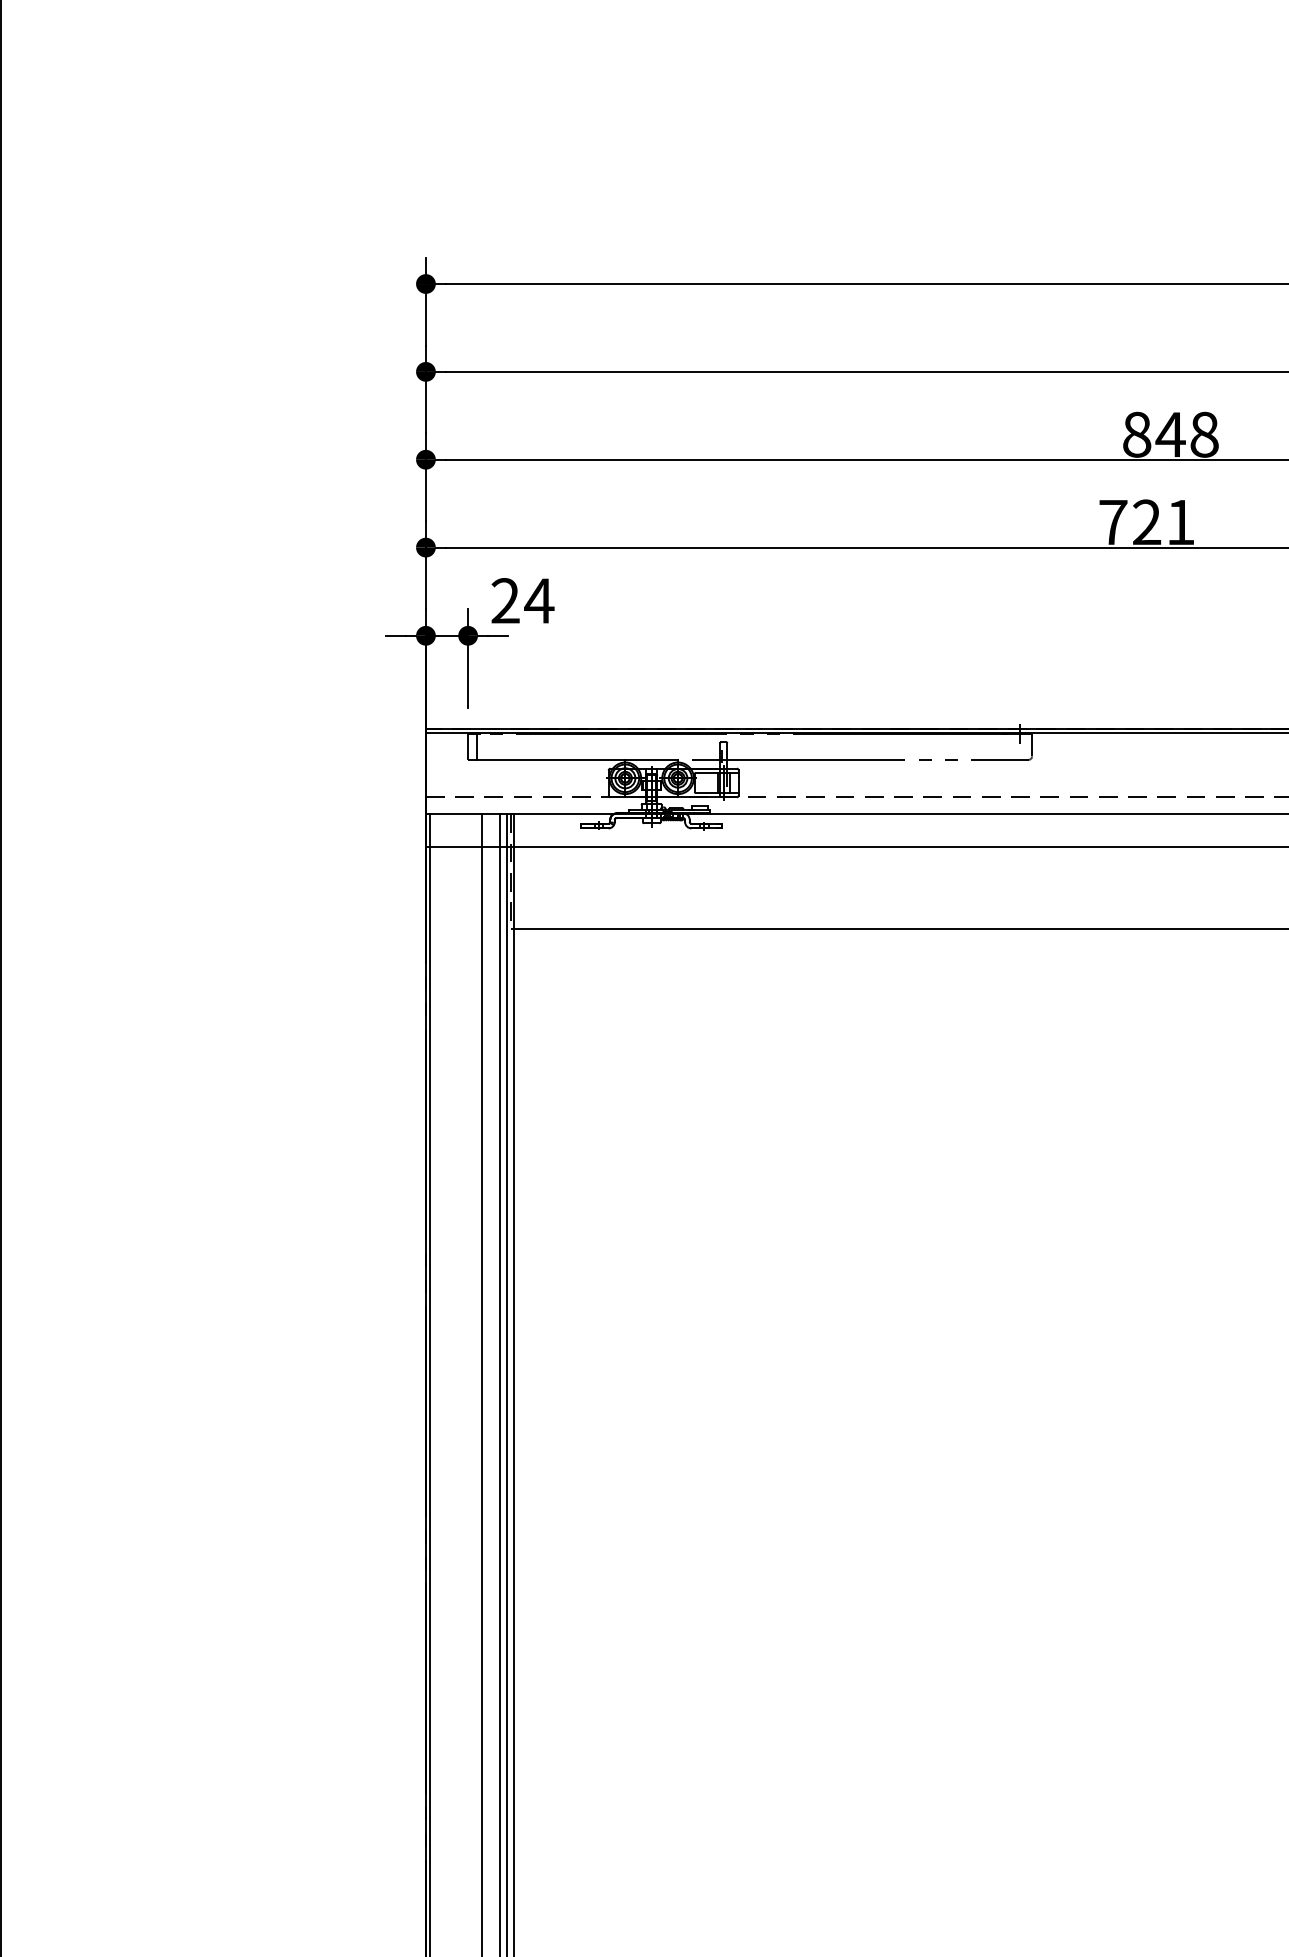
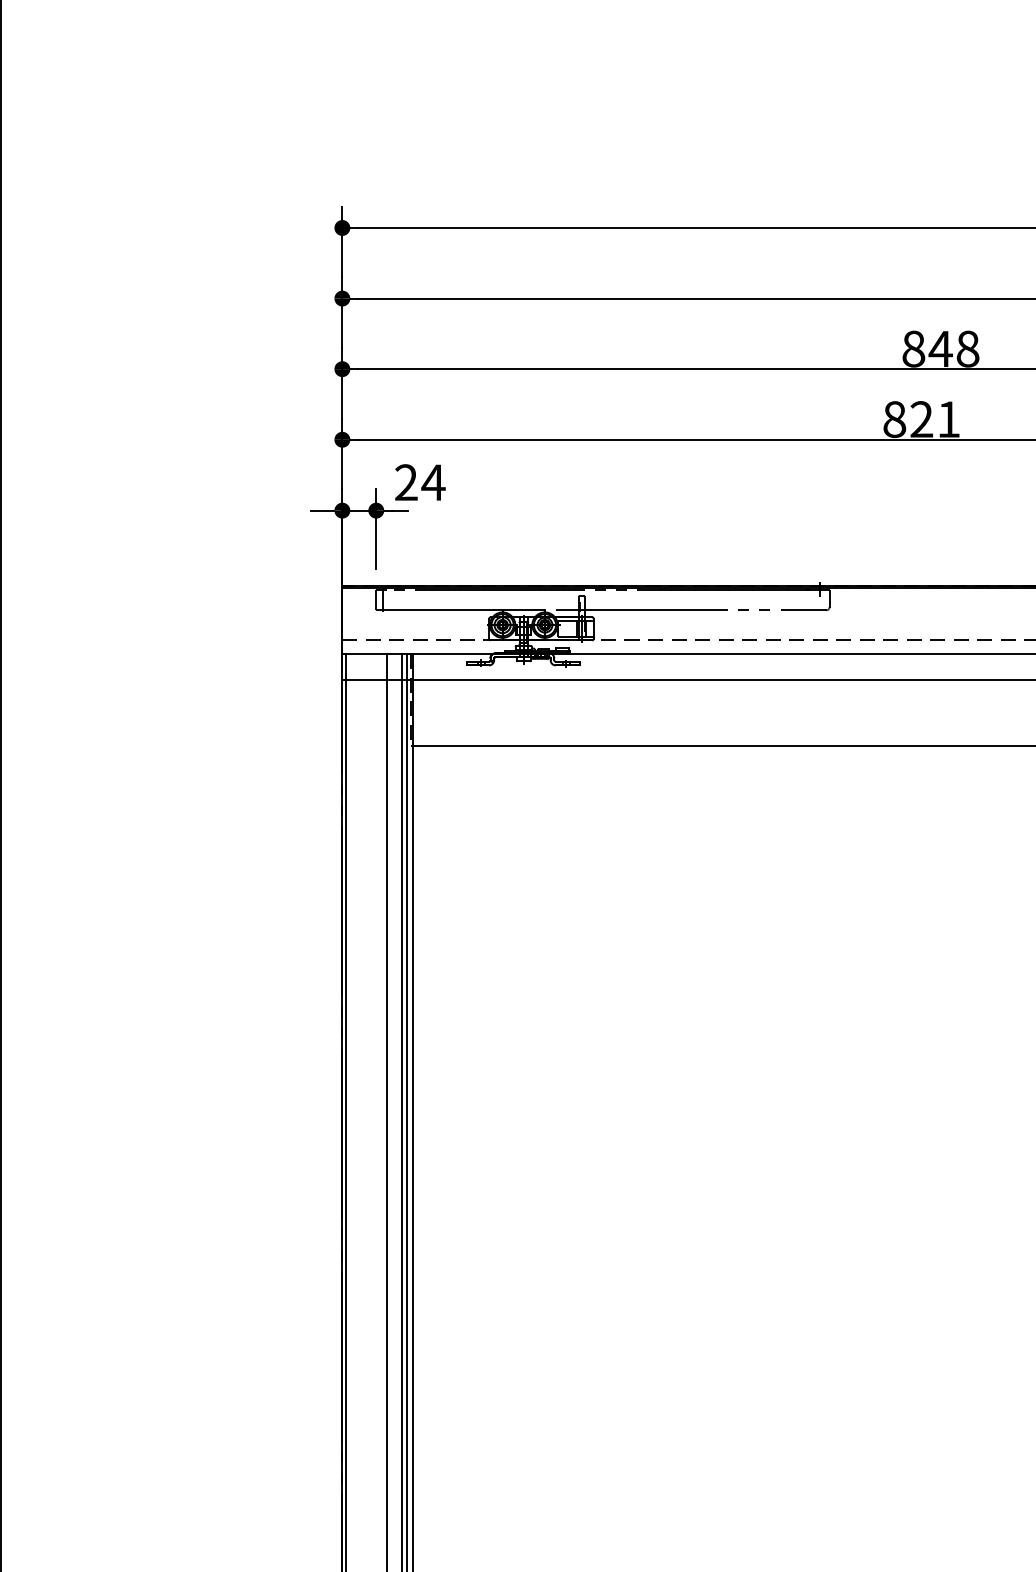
text: (1113, 522) -> (894, 419), 721 -> 821

